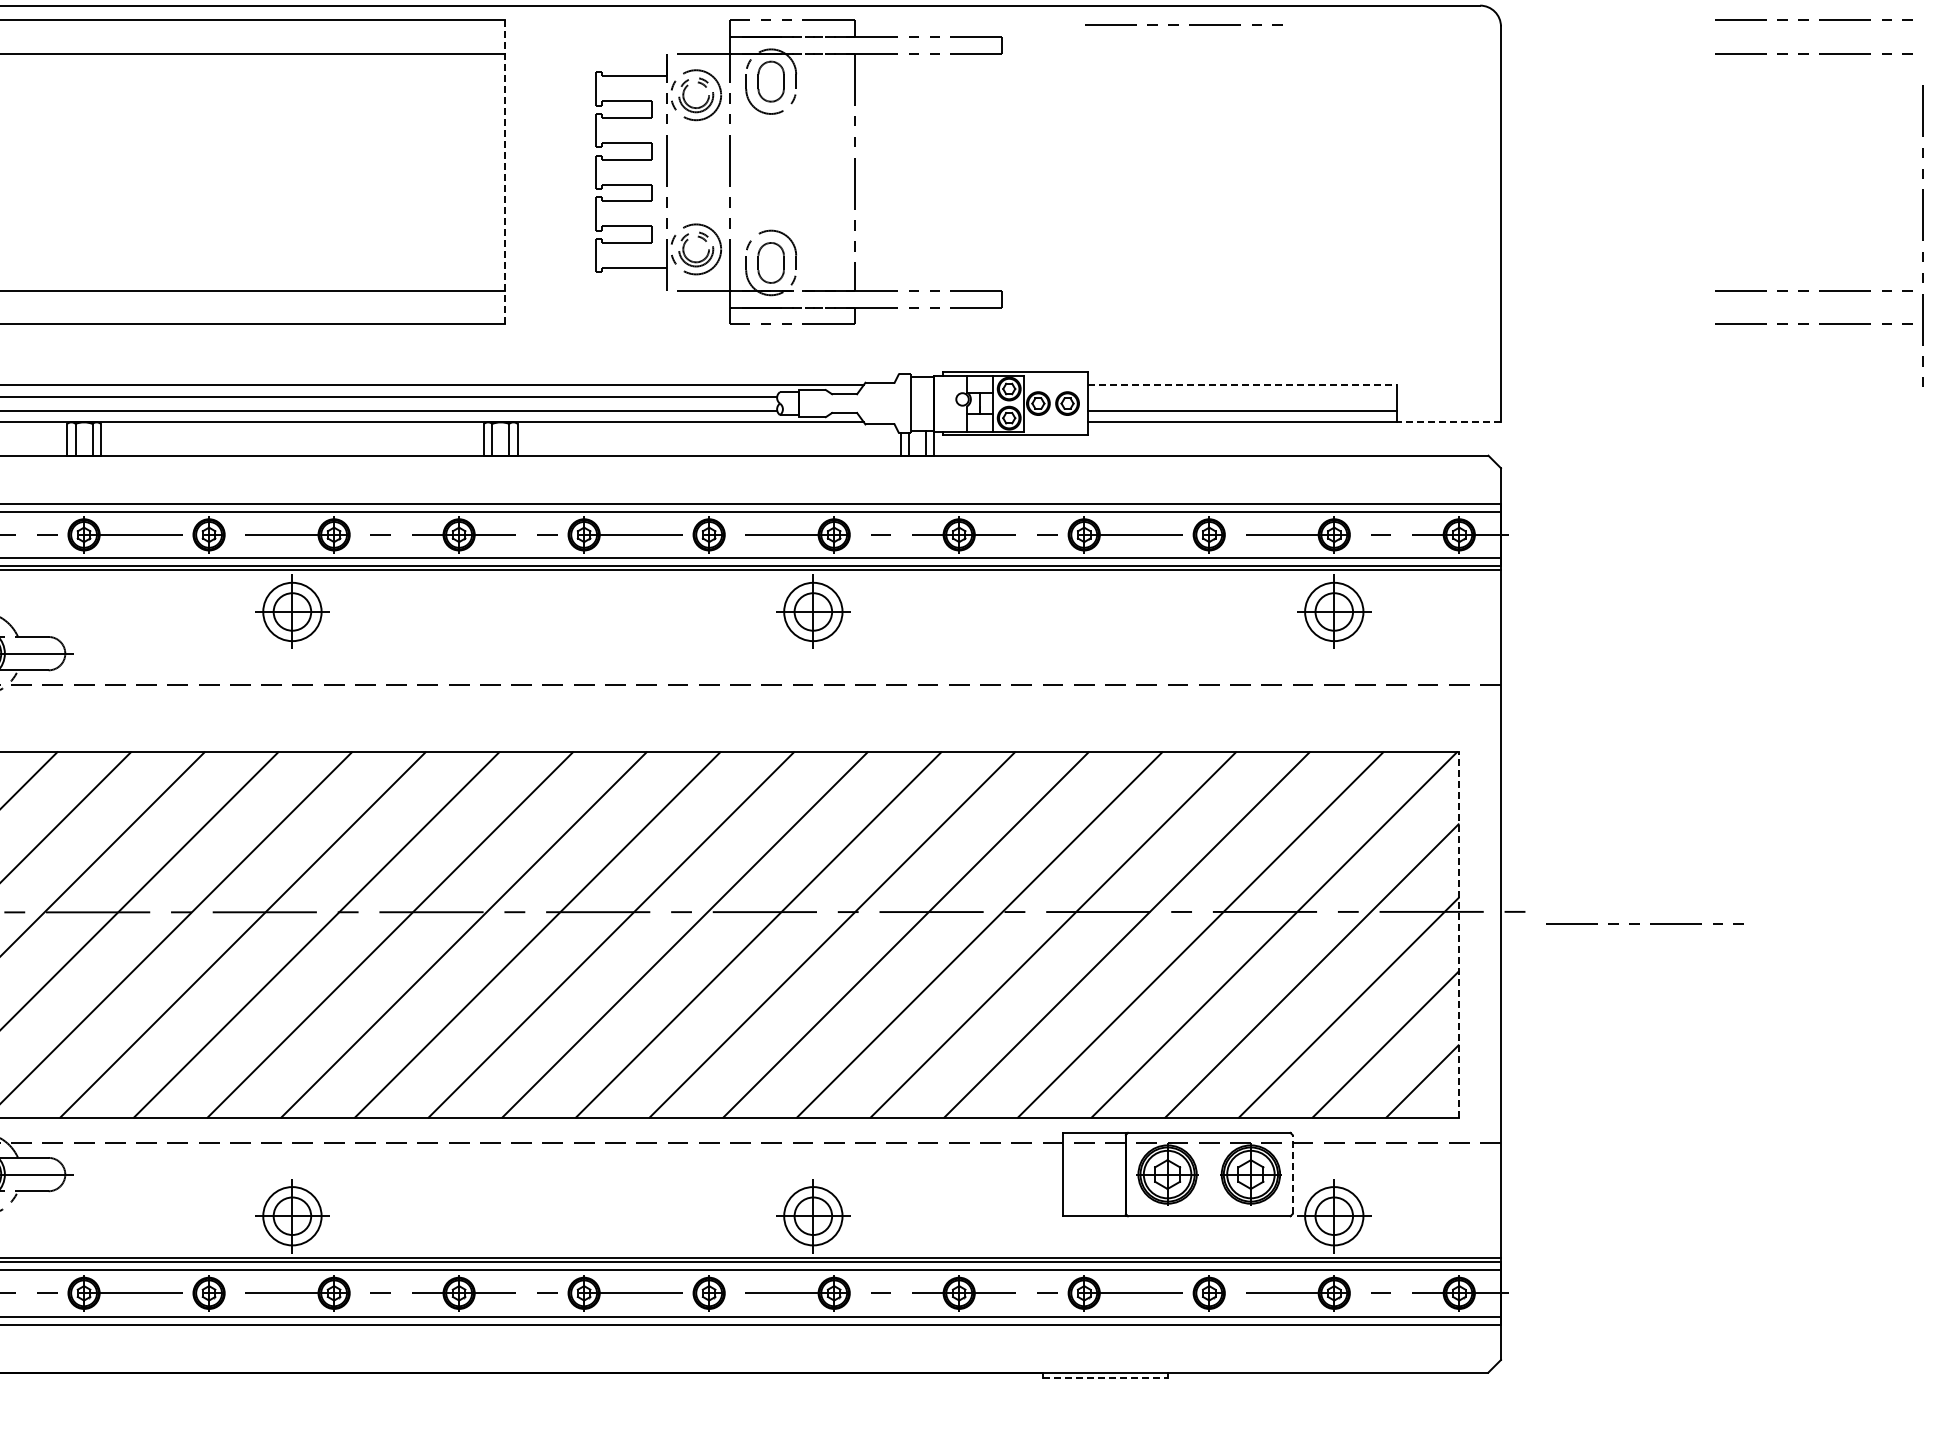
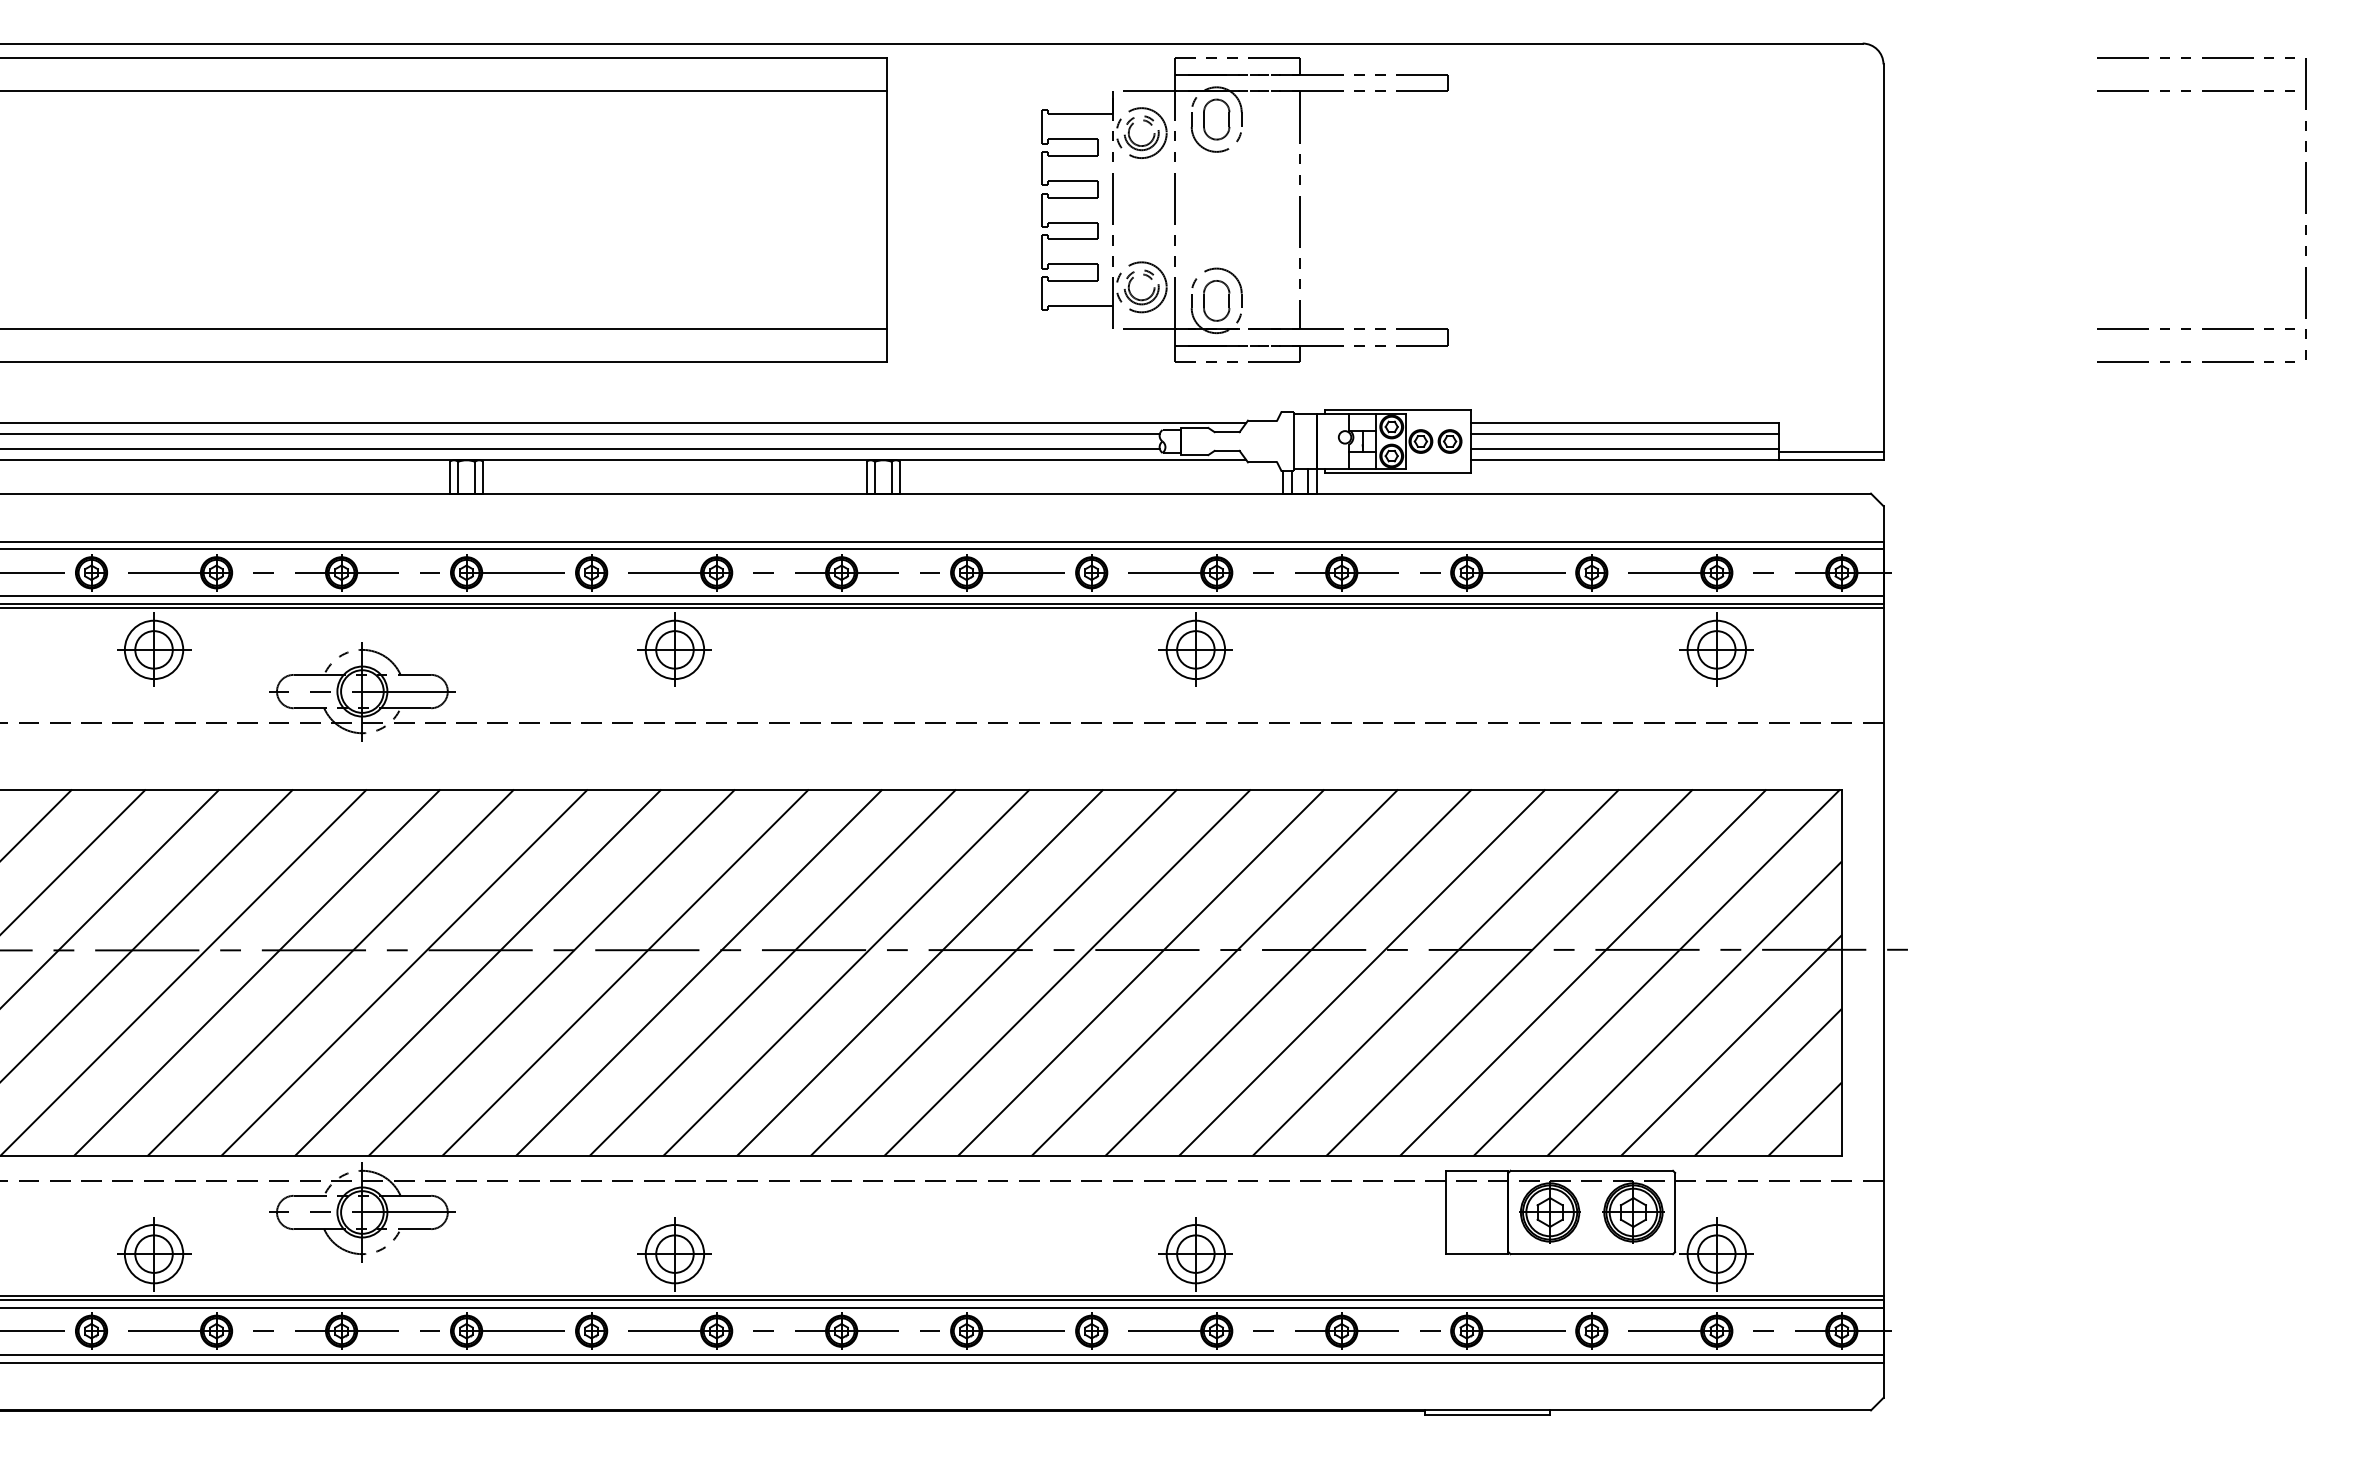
line: (1177, 24) -> (1560, 62), removed
part: (853, 171) -> (1299, 209), moved
line: (504, 172) -> (887, 210), dashed -> solid
line: (1922, 235) -> (2305, 208), moved
line: (1242, 384) -> (1625, 422), dashed -> solid
line: (1241, 396) -> (1624, 434), added
line: (1448, 413) -> (1831, 451), added
line: (1447, 422) -> (1830, 460), dashed -> solid
line: (1638, 923) -> (2021, 961), removed
line: (1458, 934) -> (1841, 972), dashed -> solid
line: (1292, 1174) -> (1675, 1212), dashed -> solid
line: (1104, 1377) -> (1487, 1415), dashed -> solid

